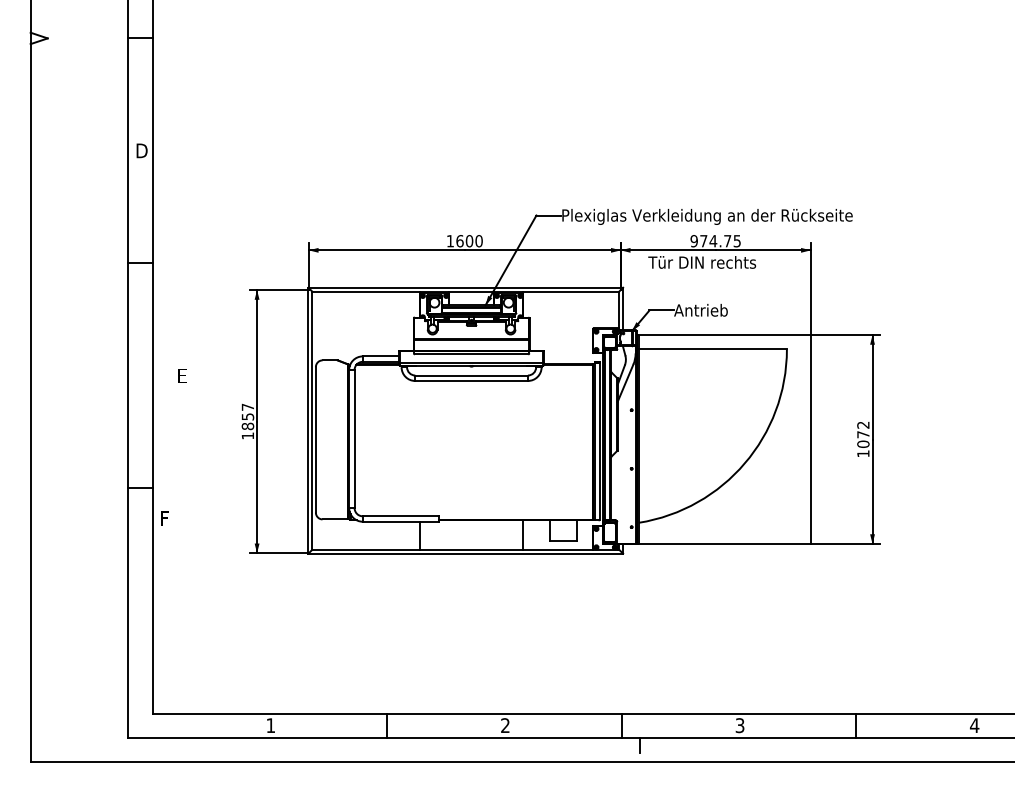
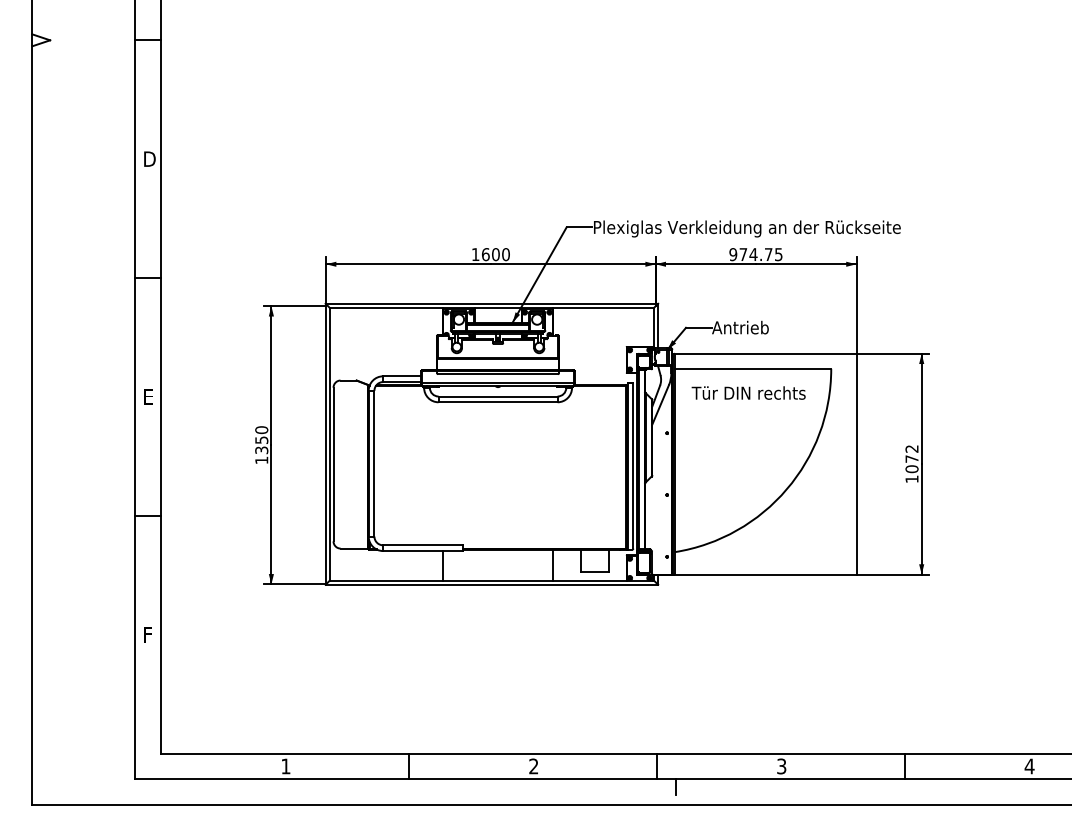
text: (701, 261) -> (748, 392), moved
text: (182, 375) -> (148, 396), moved
text: (247, 417) -> (261, 440), 1857 -> 1350
text: (164, 518) -> (147, 634), moved

